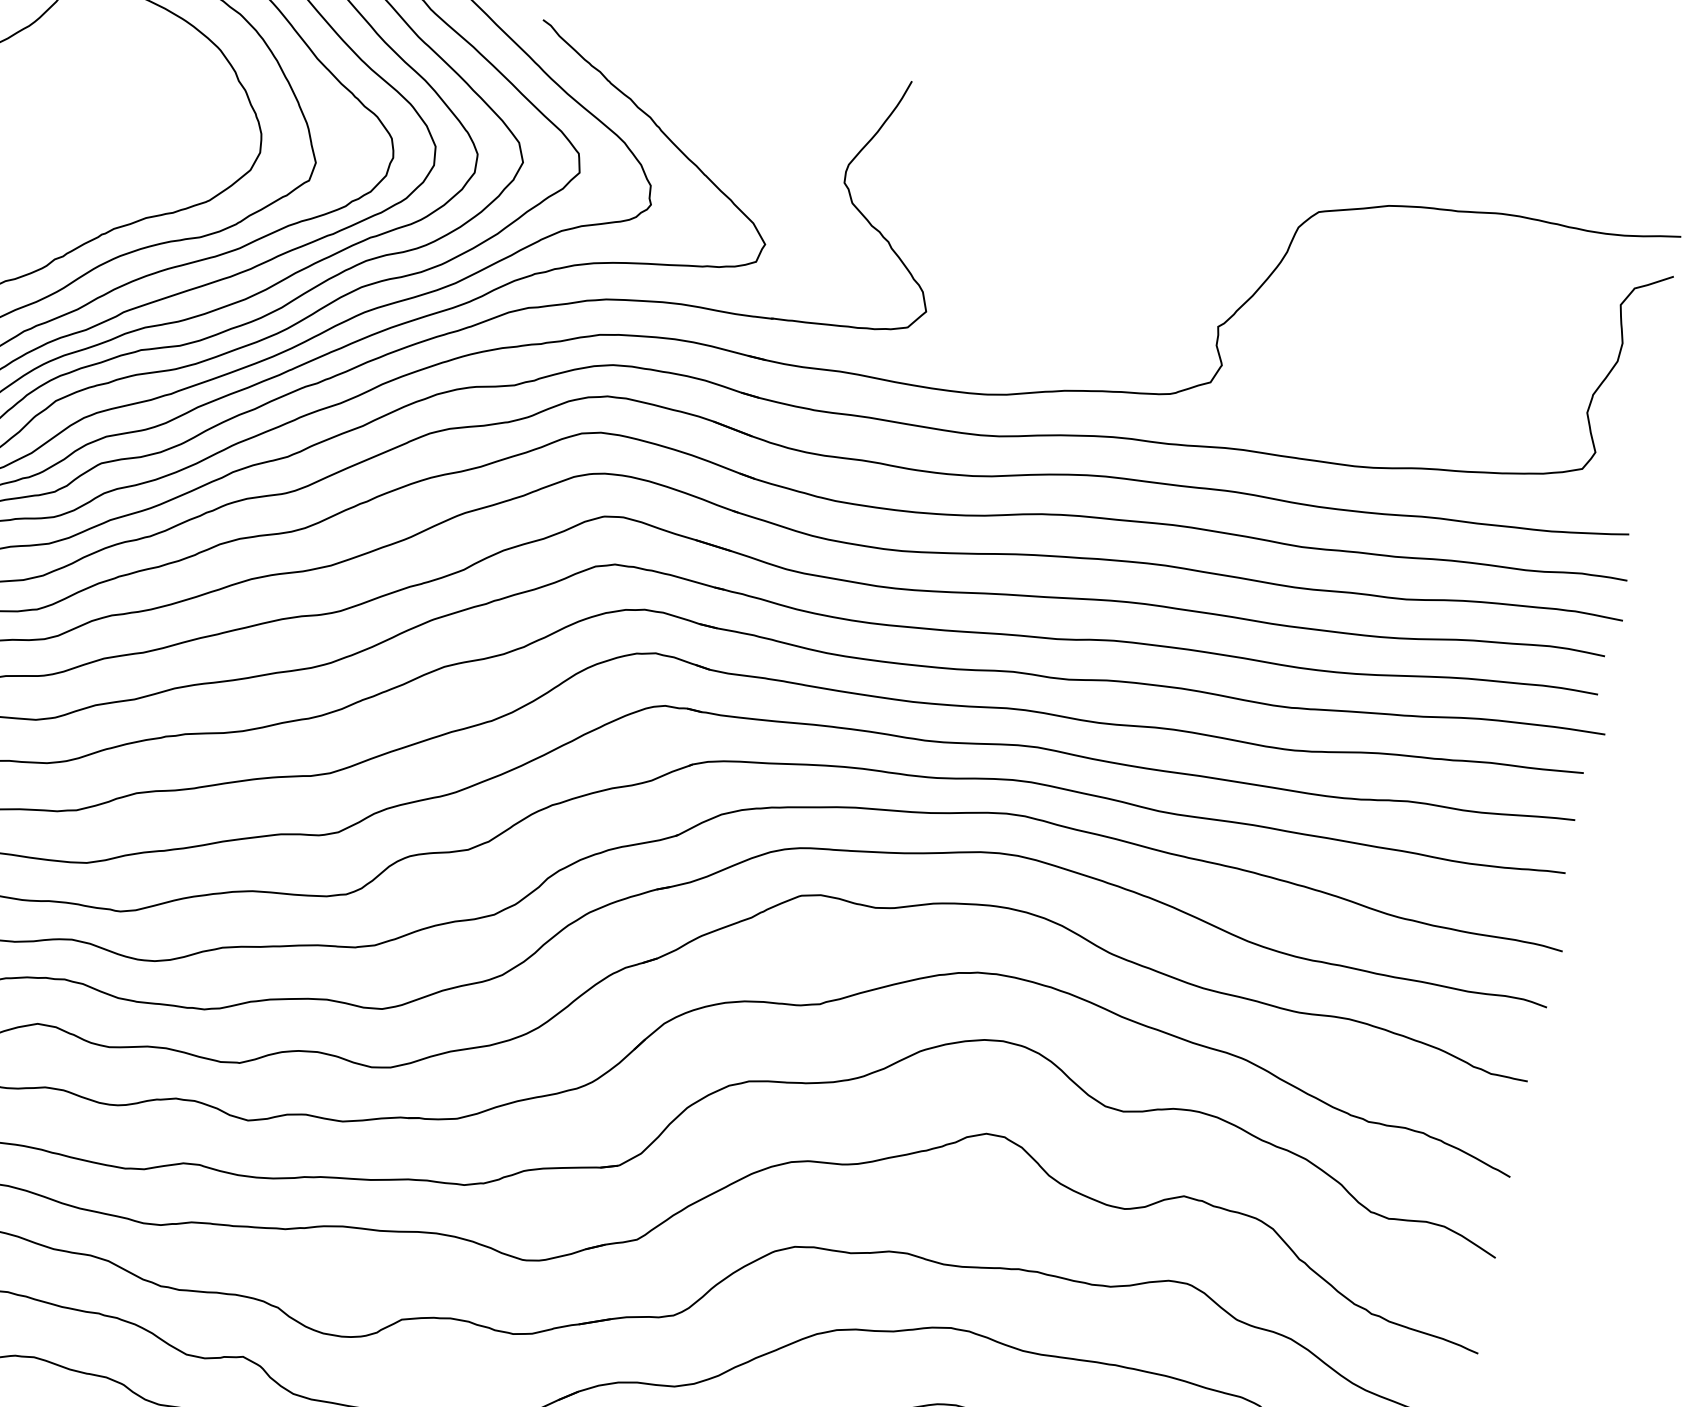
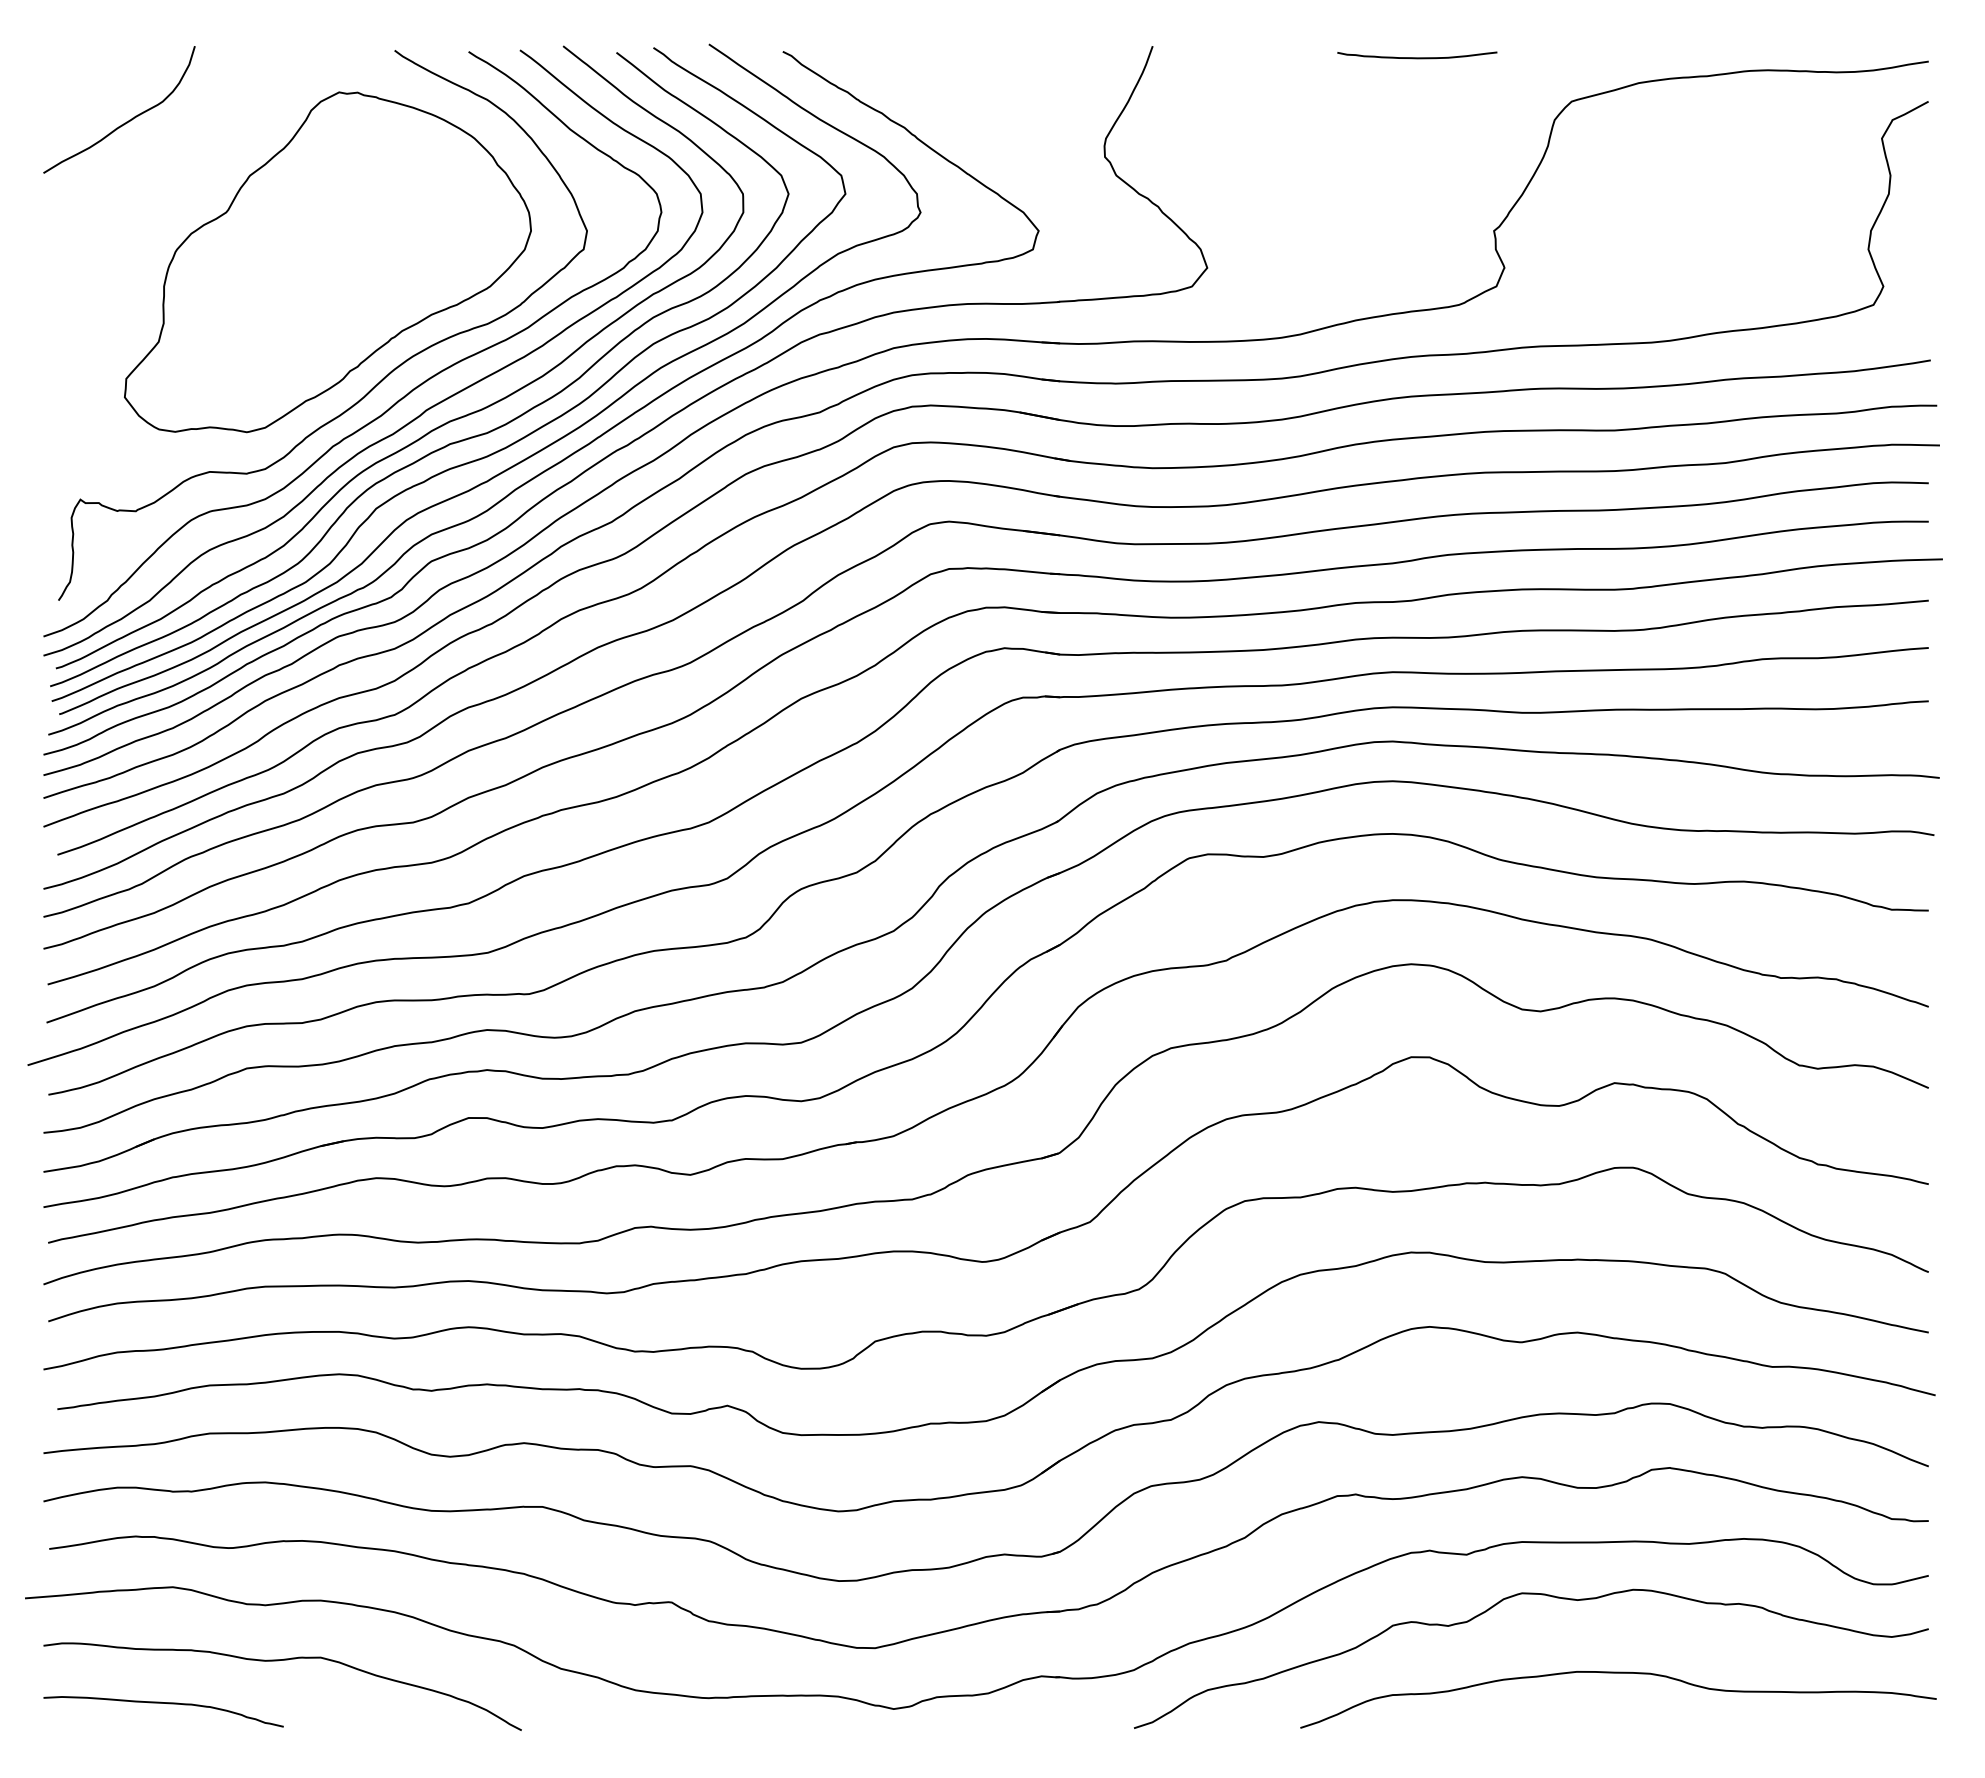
curve: (1173, 140) -> (1417, 57), added

